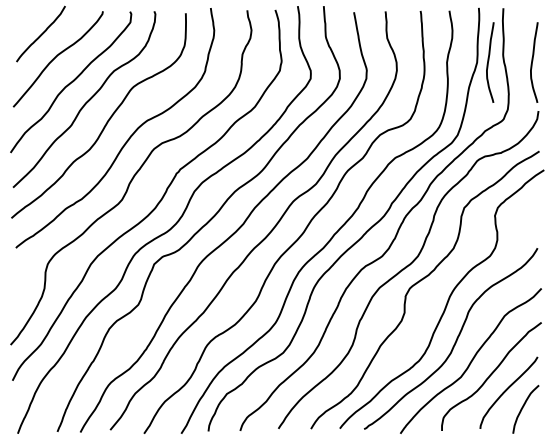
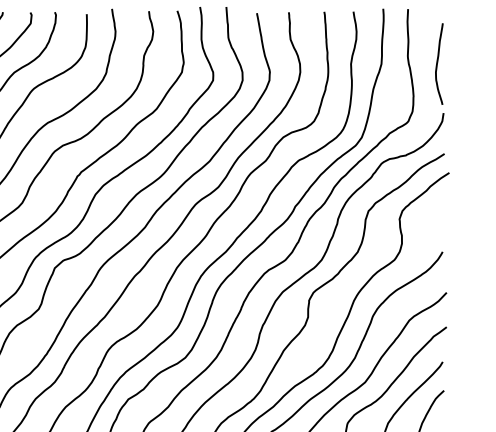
curve: (489, 61) -> (394, 63), removed

